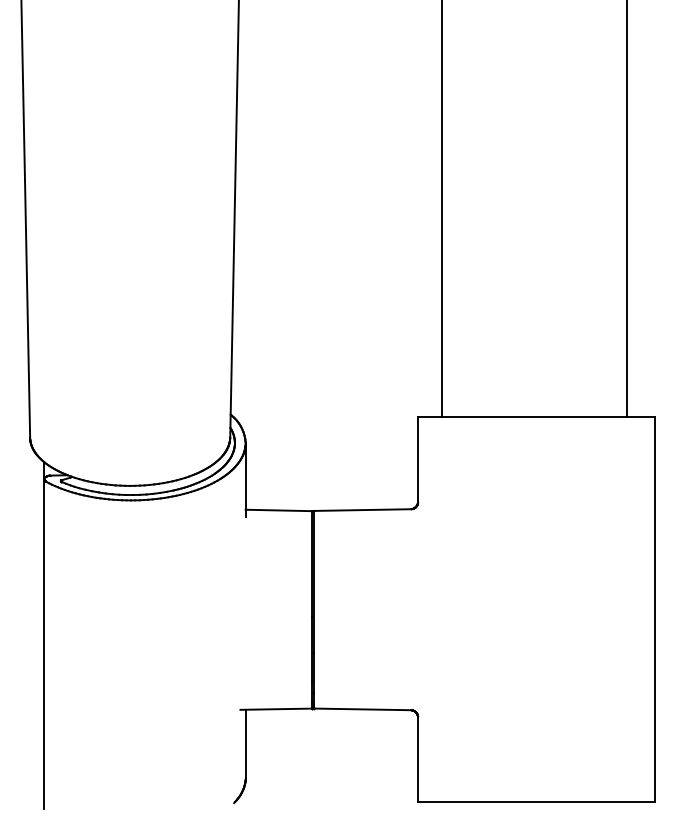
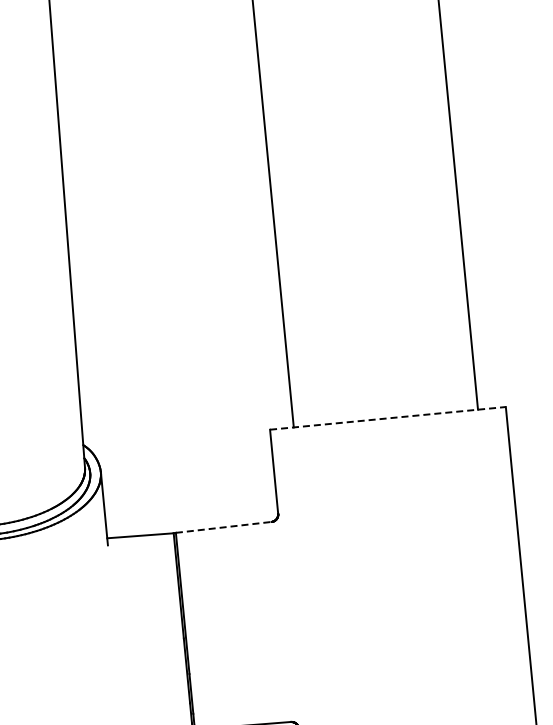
line: (537, 417) -> (388, 418), solid -> dashed
line: (363, 510) -> (224, 527), solid -> dashed

